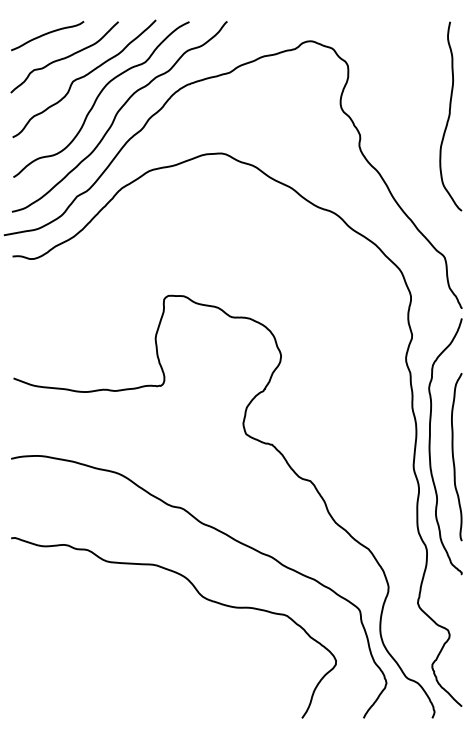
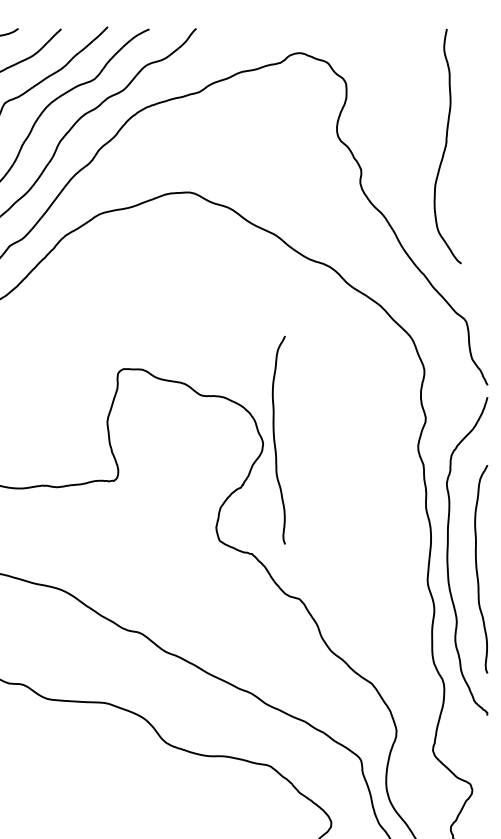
curve: (450, 116) -> (447, 146), moved
curve: (291, 354) -> (276, 441), added

